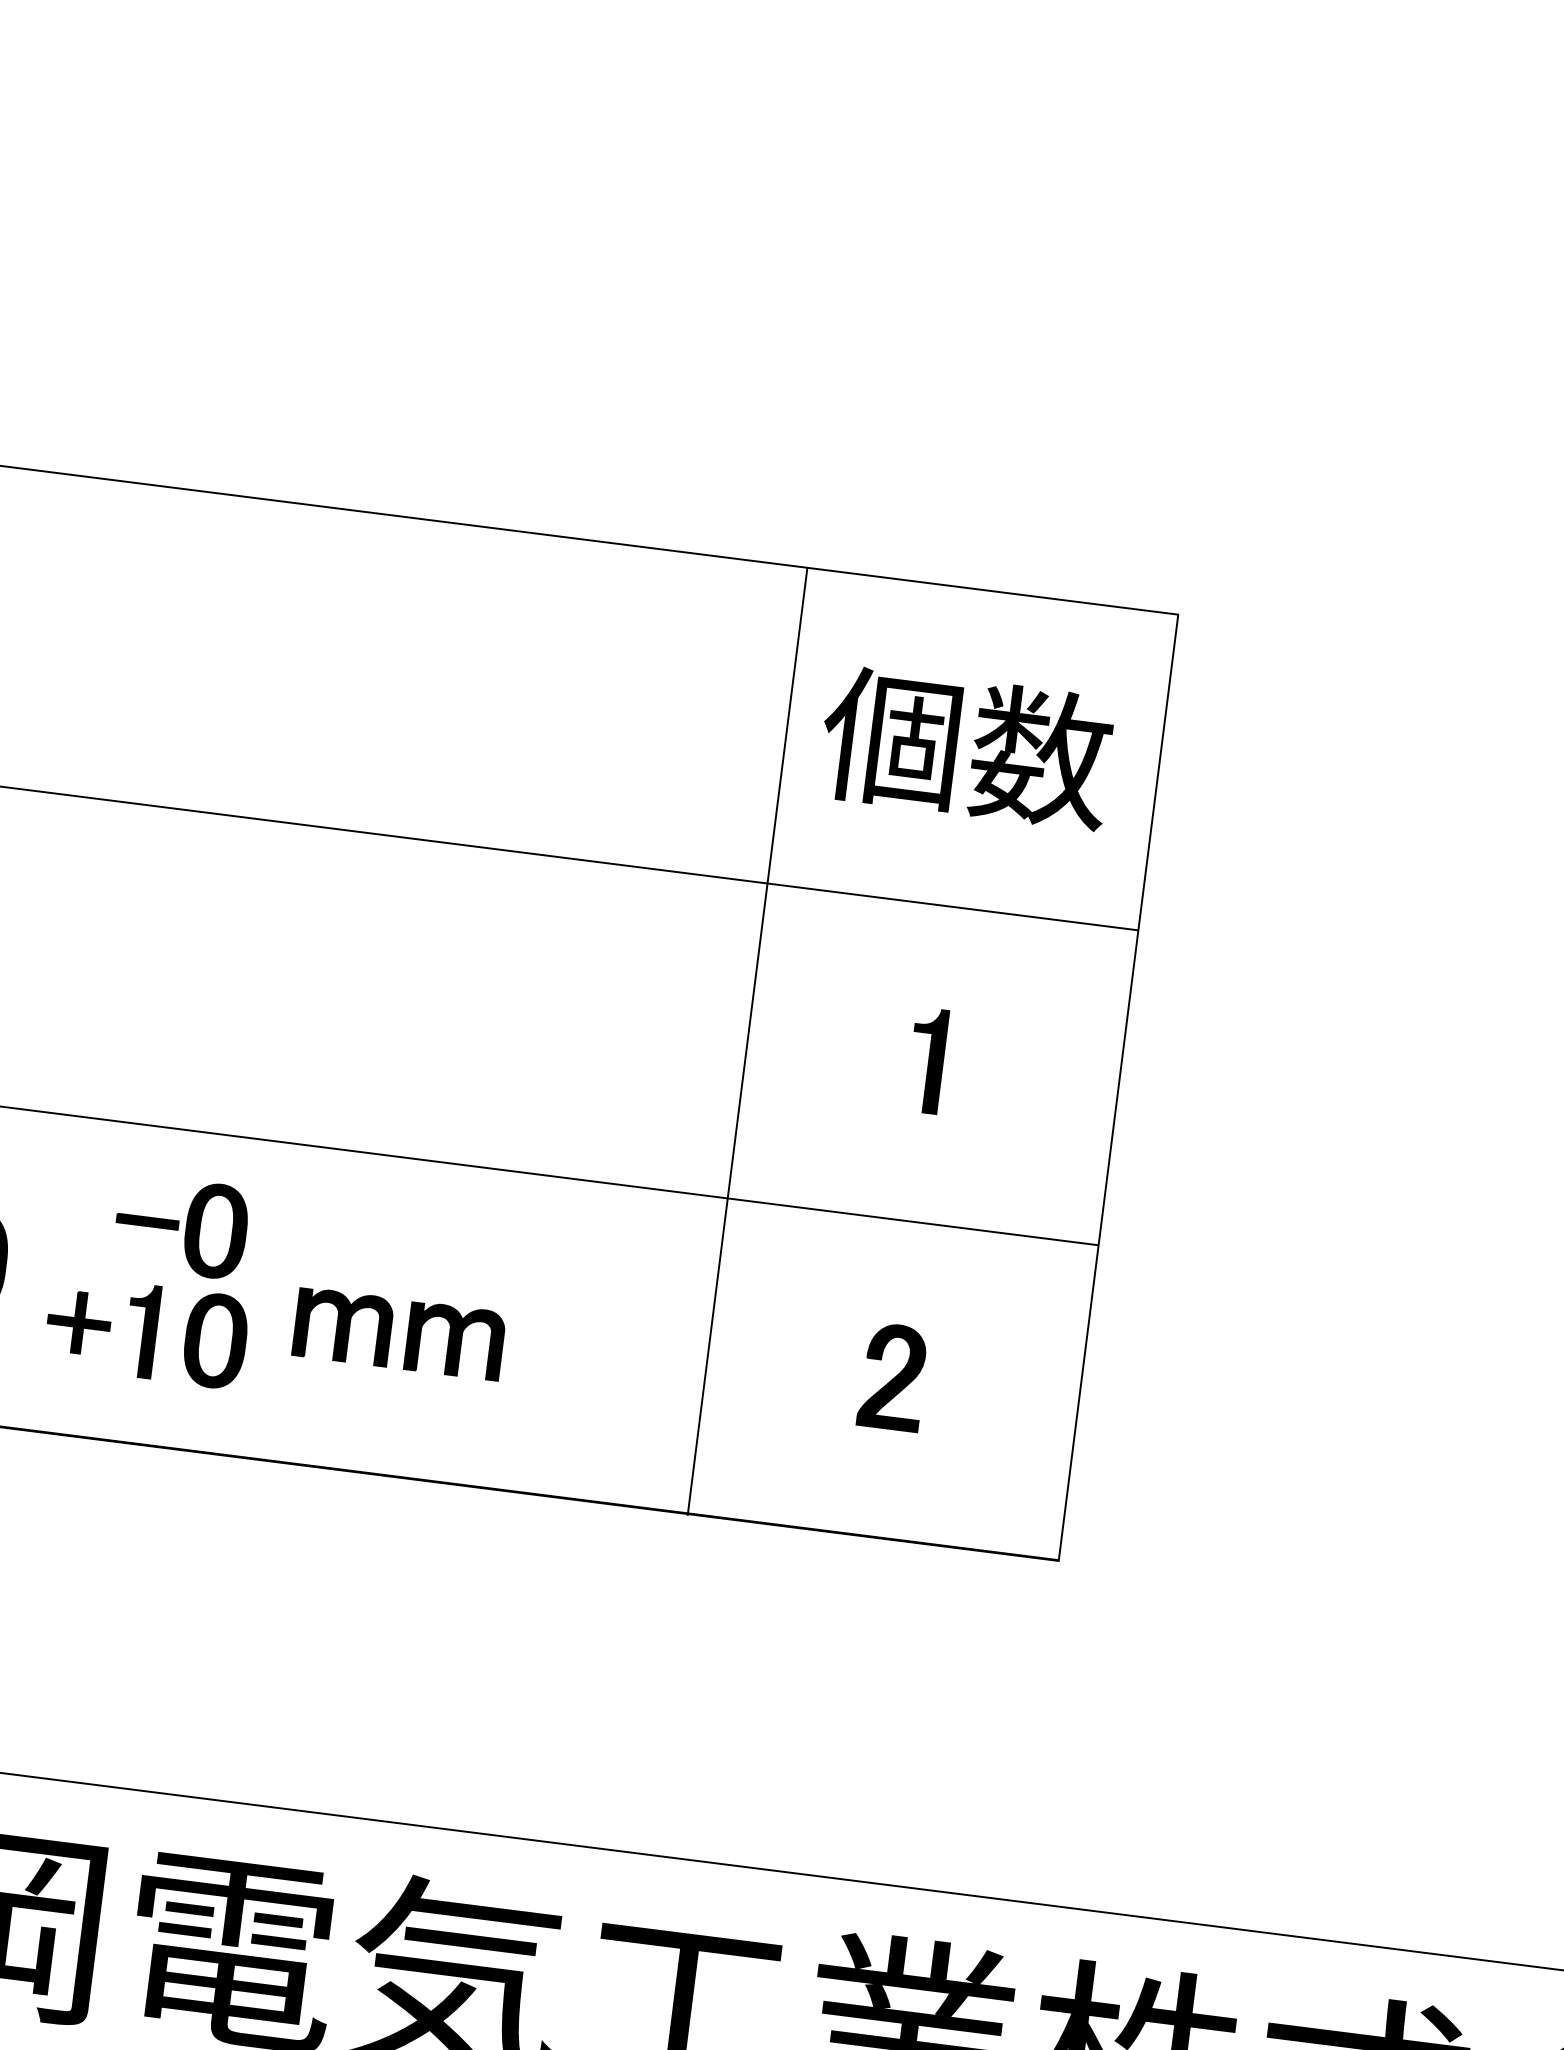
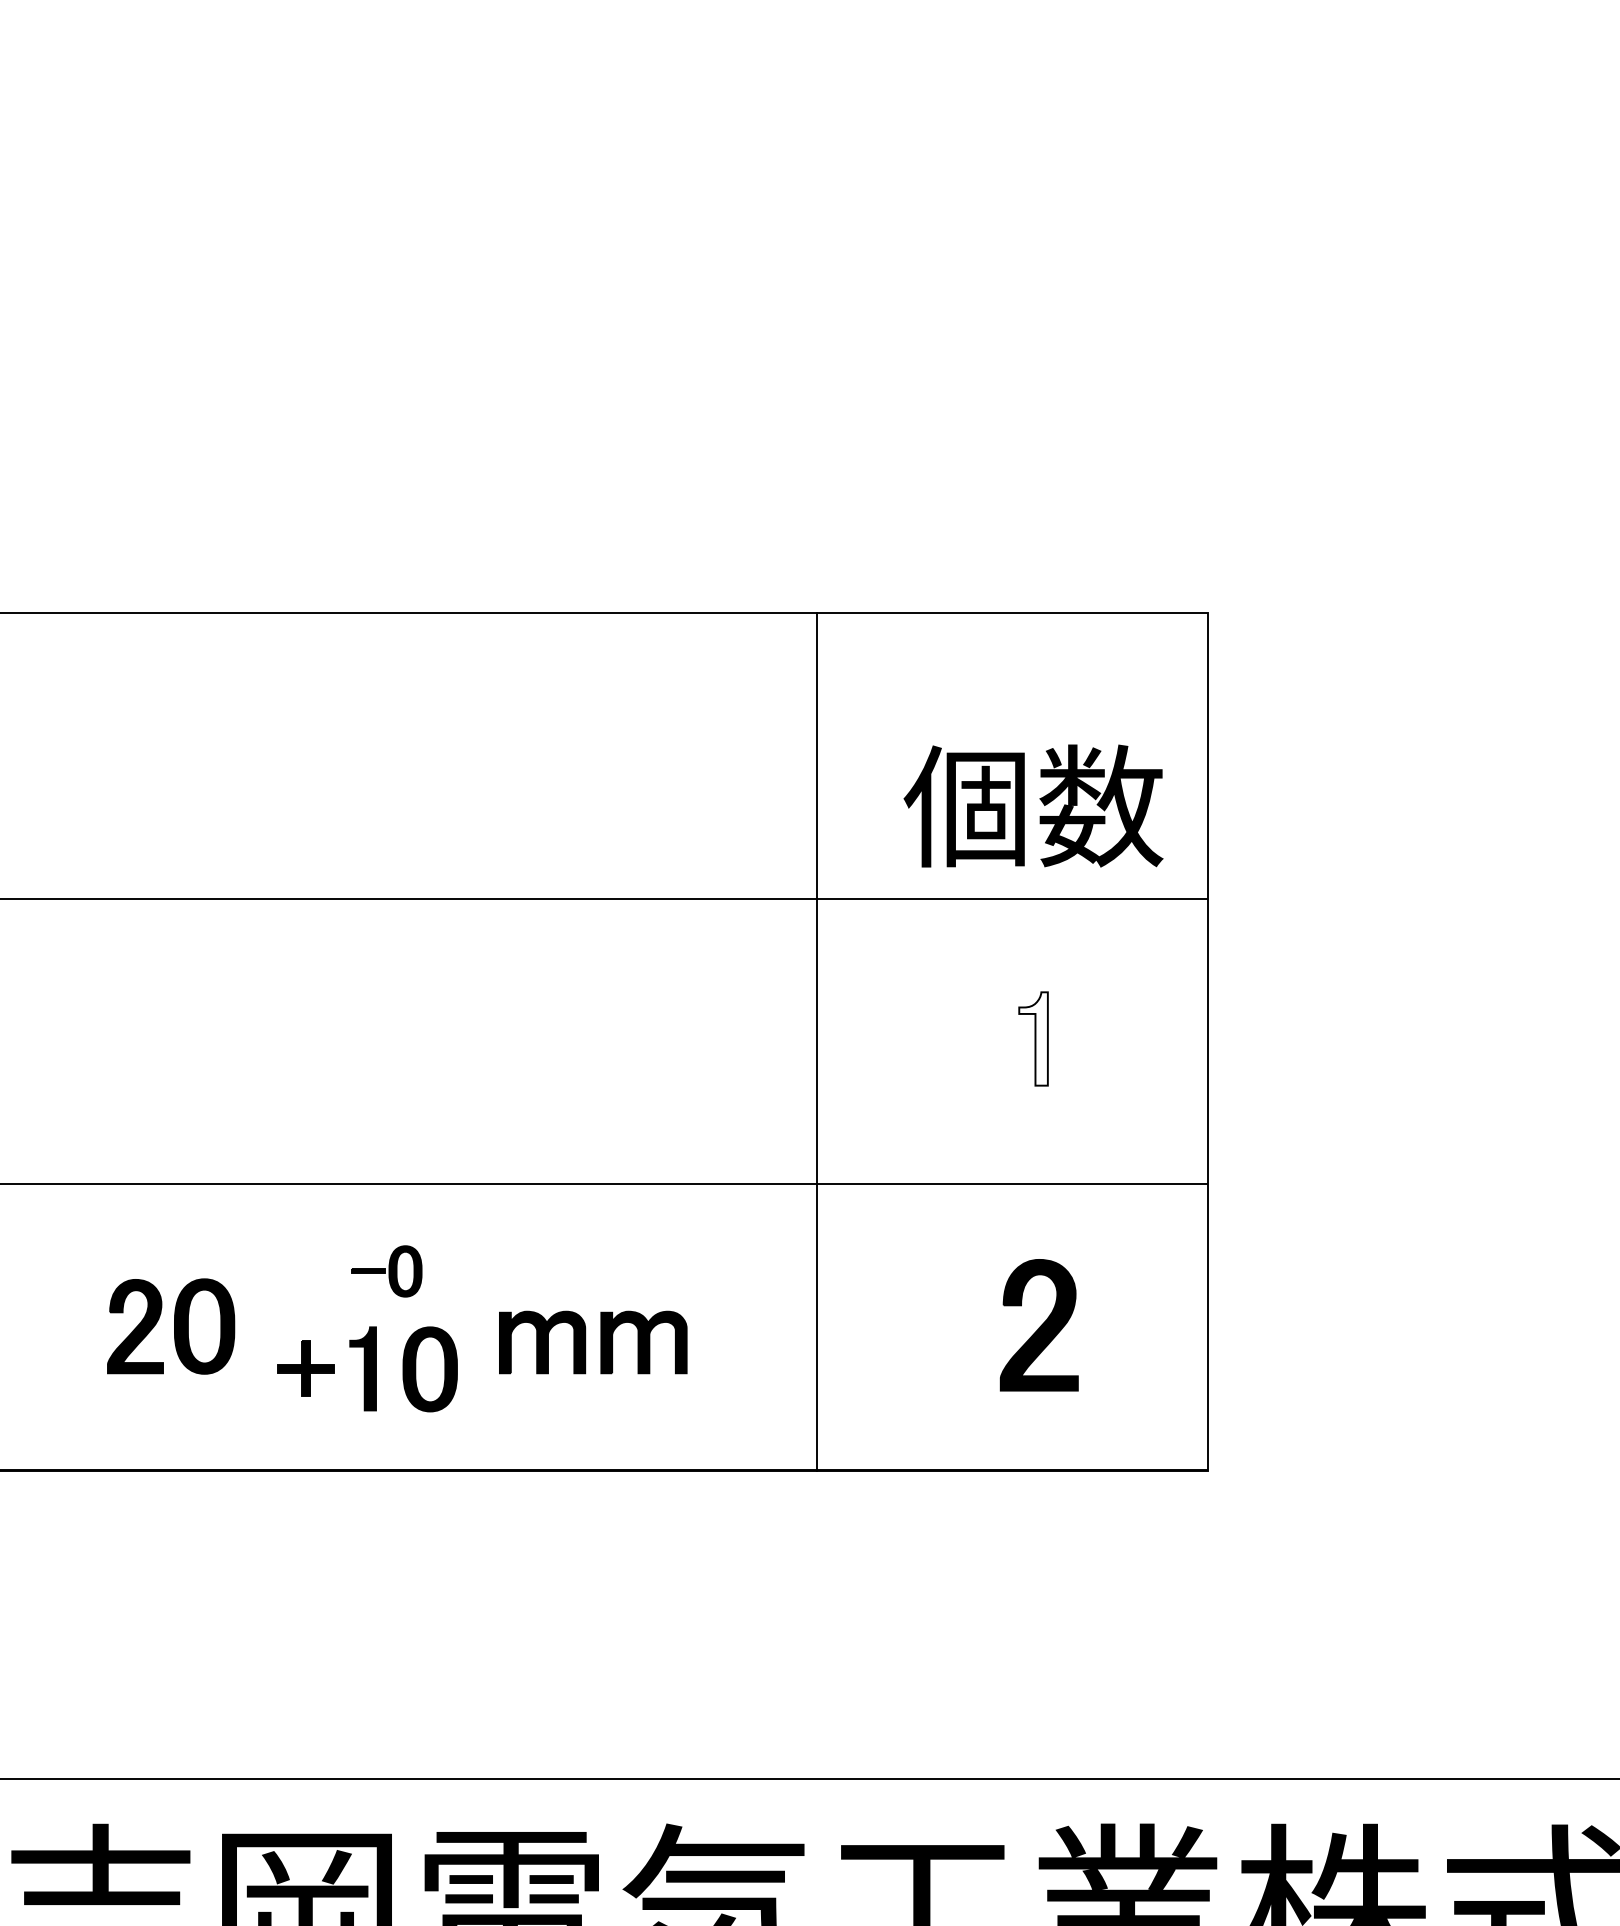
text: (966, 746) -> (1033, 805), moved
line: (747, 1041) -> (817, 1042), moved
fill: (926, 1060) -> (1033, 1038), removed
part: (181, 1226) -> (386, 1271), size x0.6
part: (892, 1376) -> (1038, 1324), size x1.4

